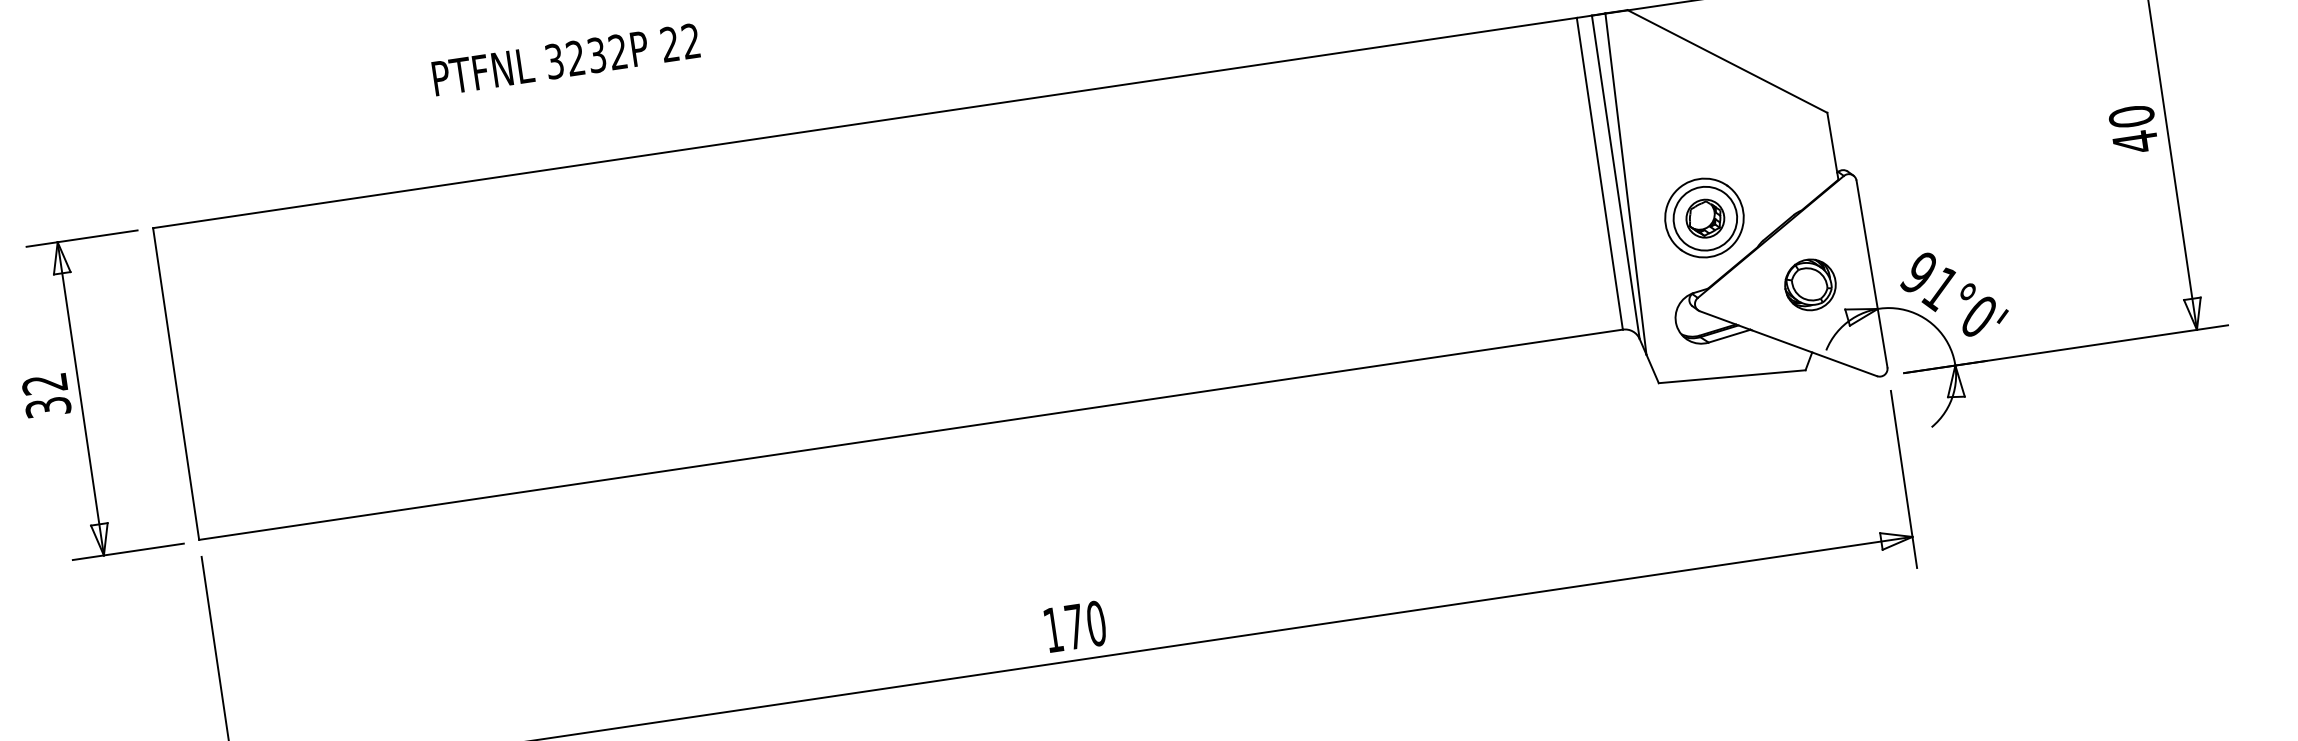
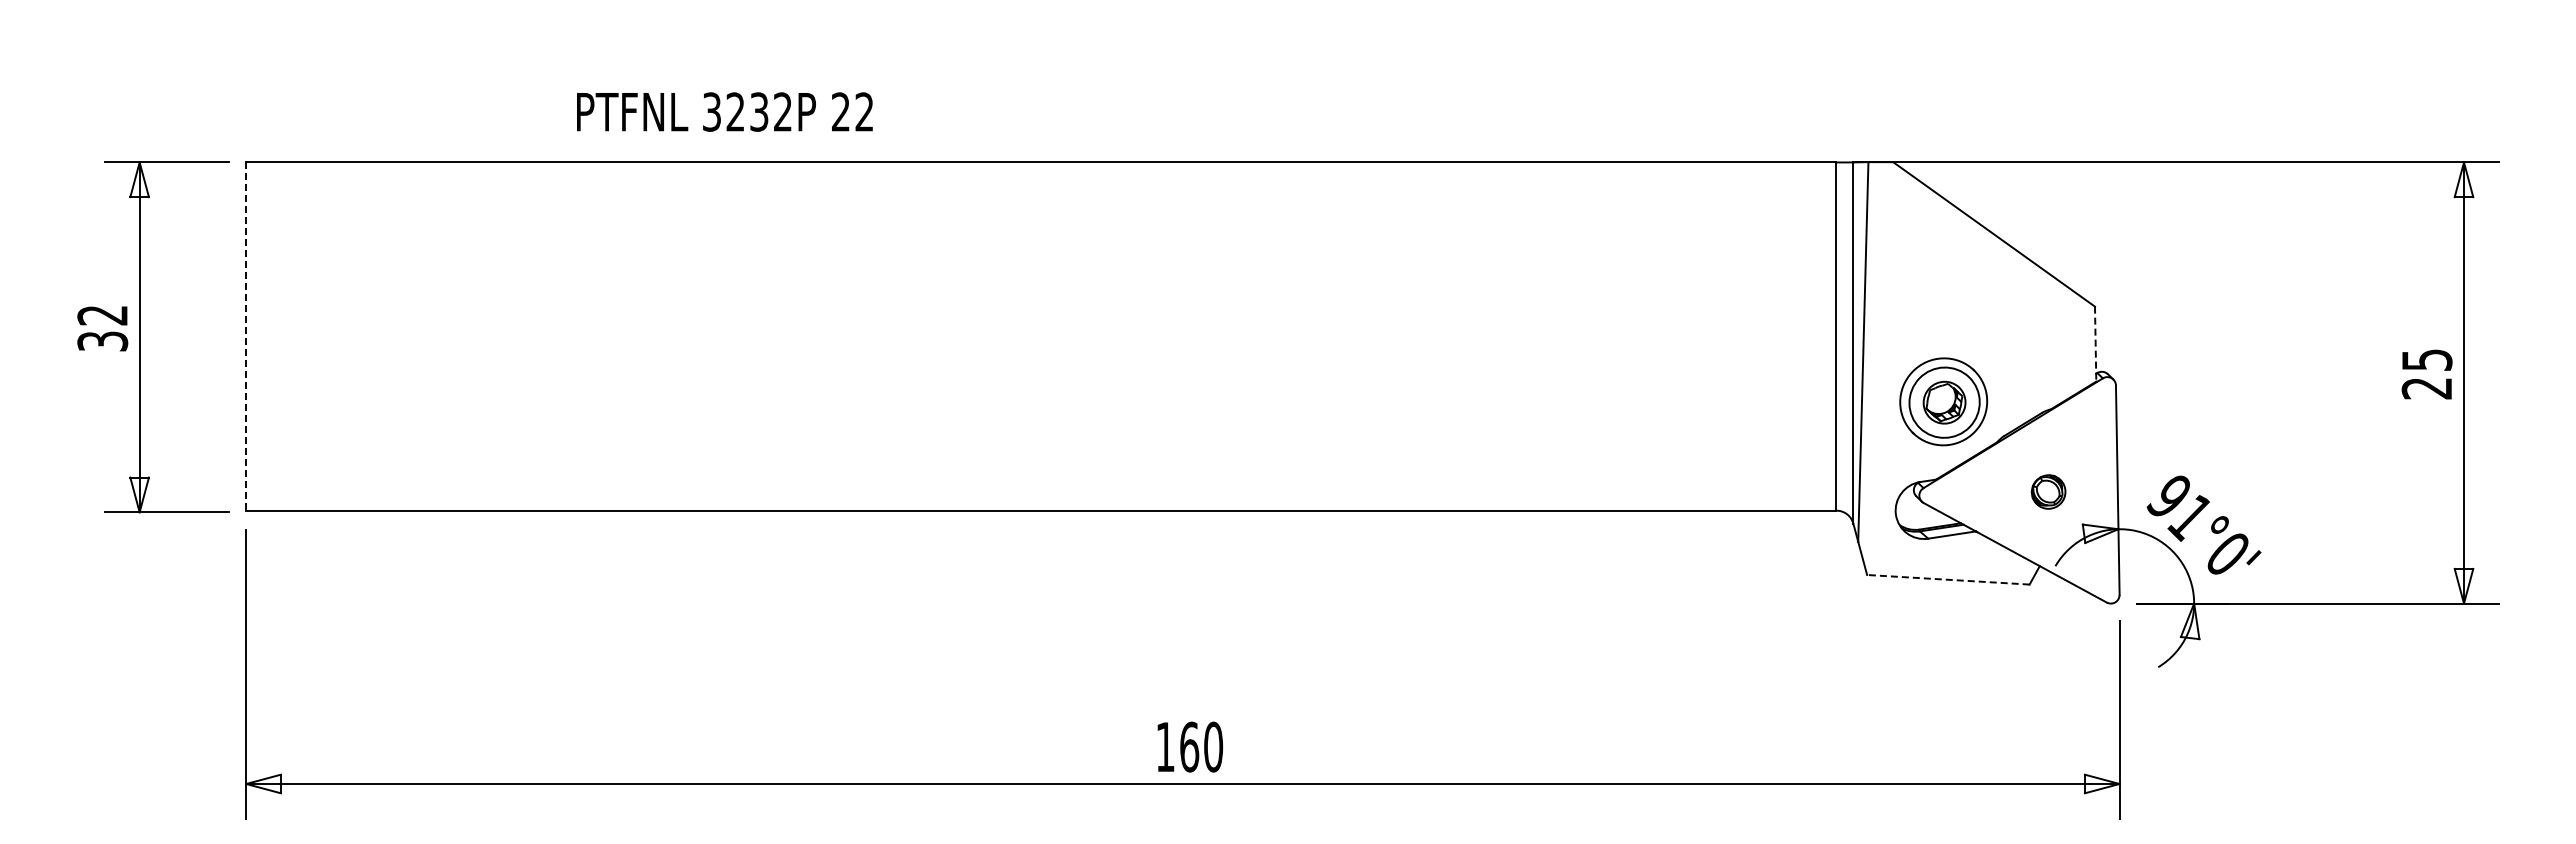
text: (565, 59) -> (724, 111), moved
text: (2133, 129) -> (2426, 374), 40 -> 25
line: (1832, 146) -> (2095, 344), solid -> dashed
part: (1810, 284) -> (2048, 491), size x0.6
line: (1731, 376) -> (1947, 579), solid -> dashed
line: (176, 384) -> (246, 337), solid -> dashed
text: (1074, 626) -> (1189, 746), 170 -> 160

